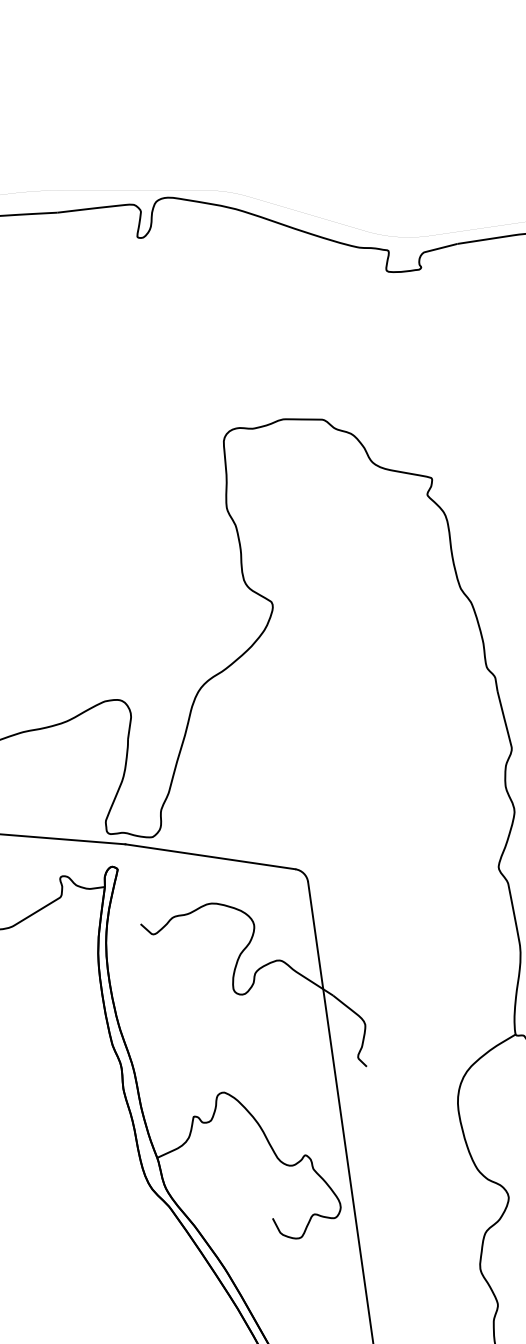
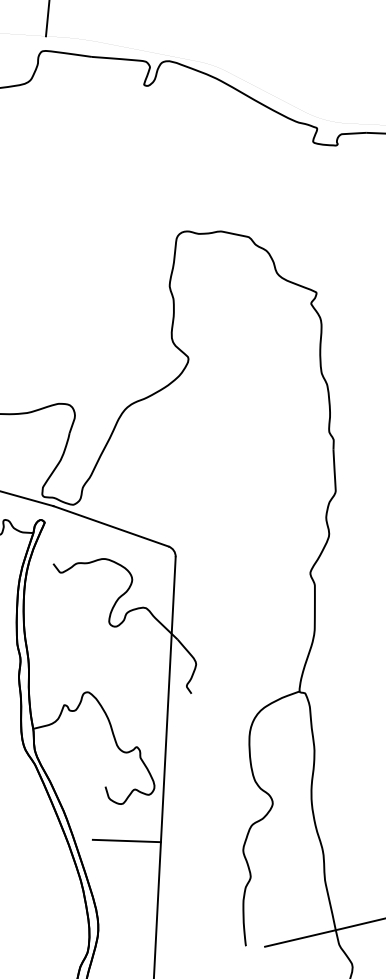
line: (316, 1287) -> (126, 840), added

